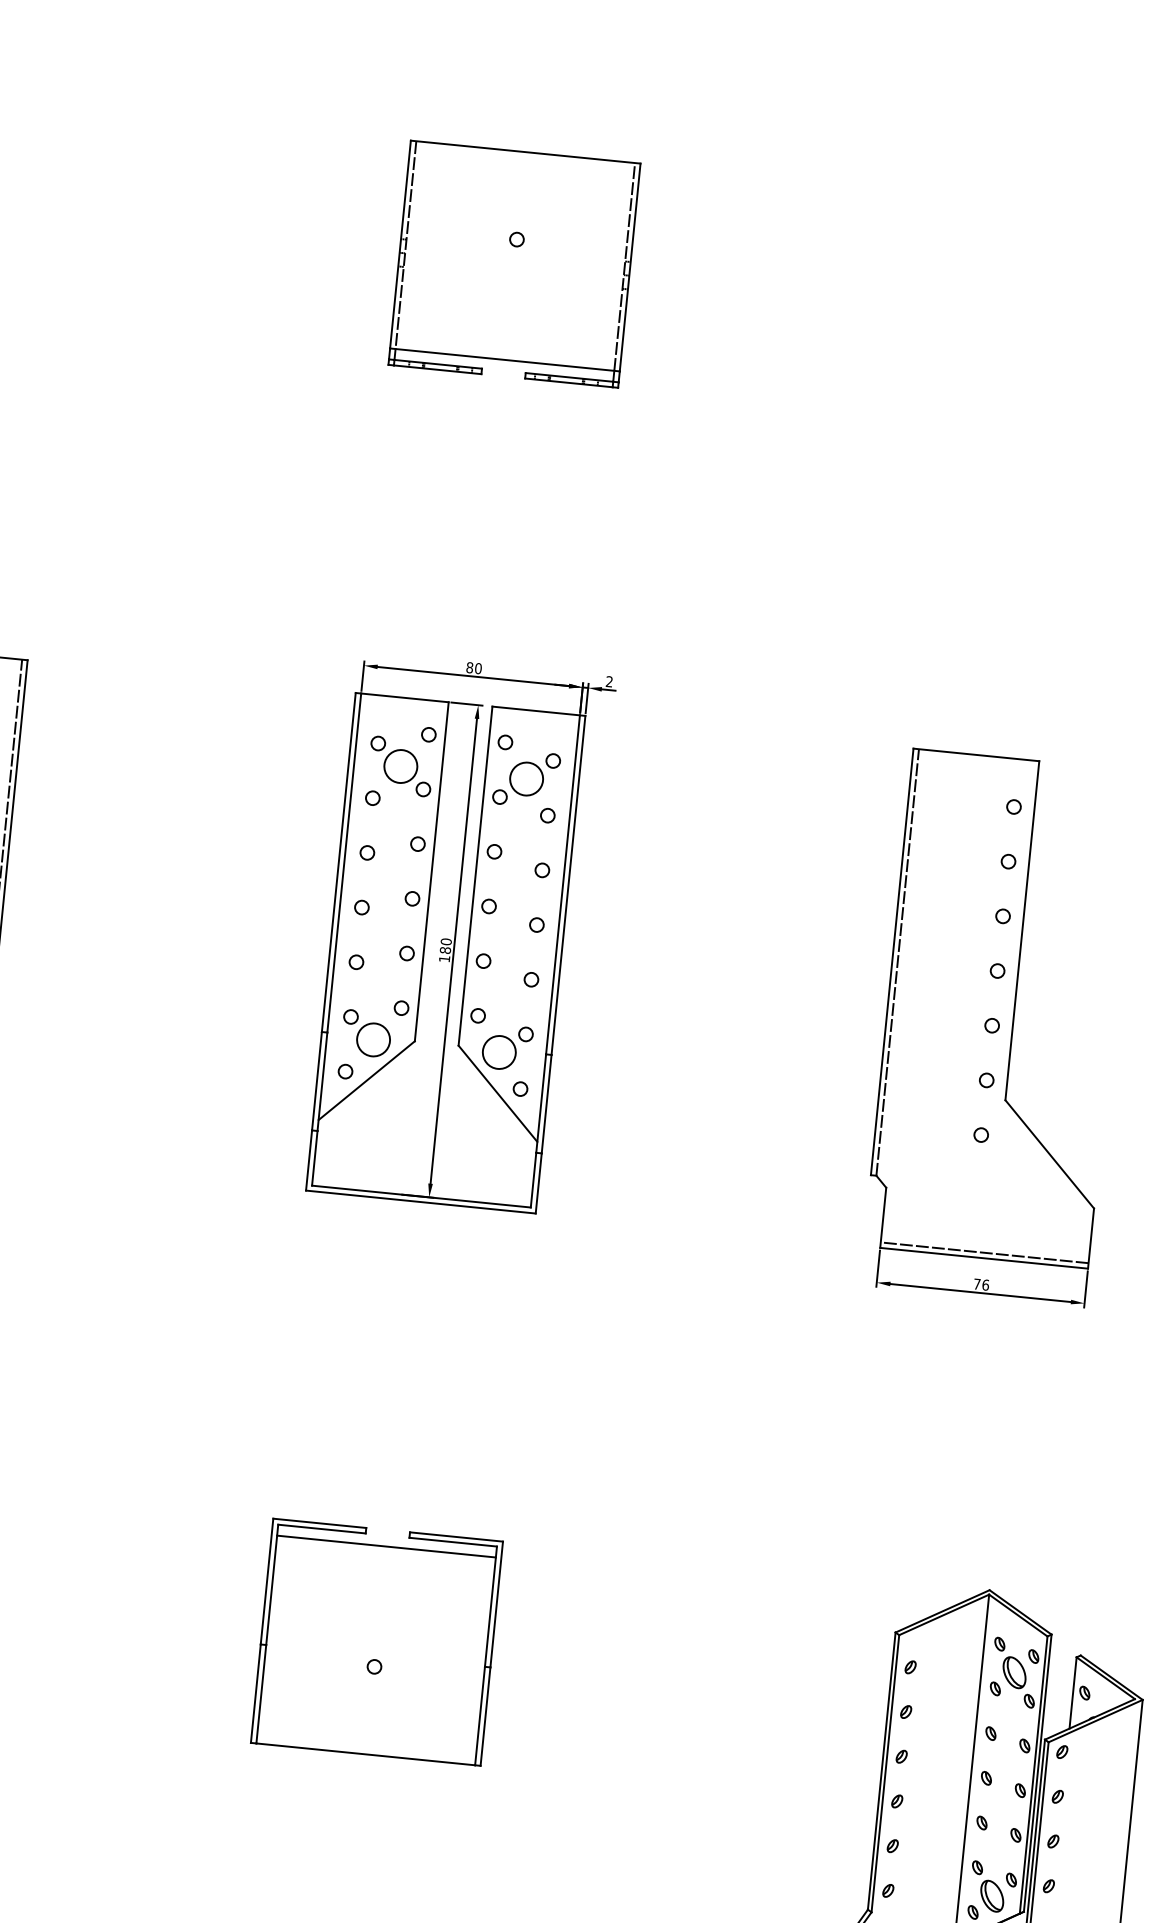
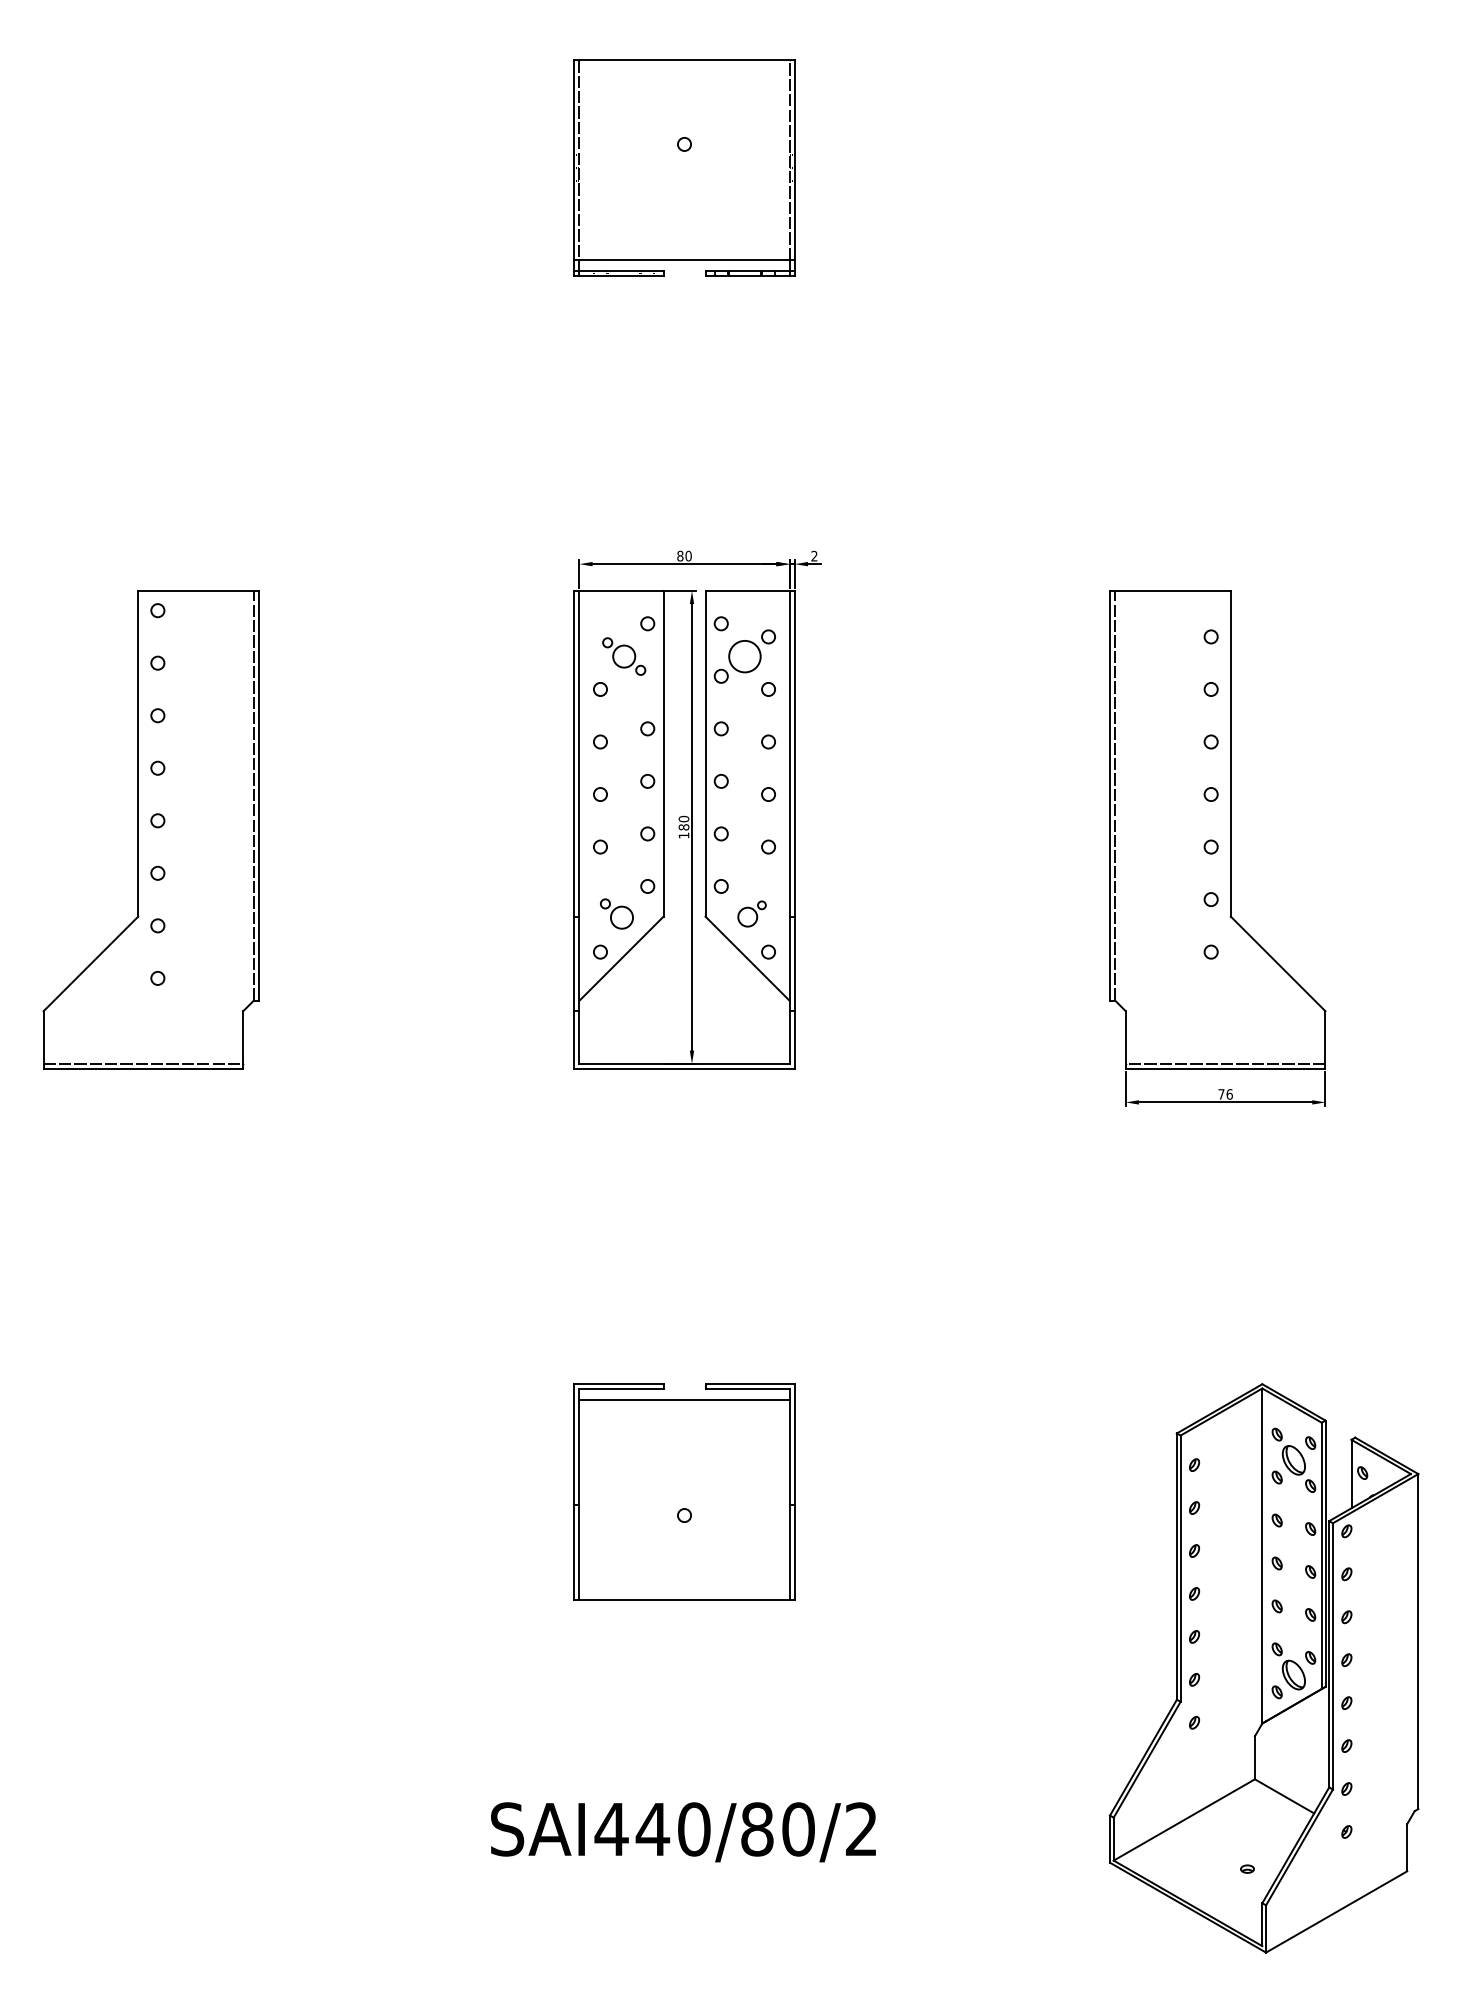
part: (401, 766) -> (624, 656), size x0.7
part: (366, 1033) -> (616, 913), size x0.7
part: (506, 1047) -> (751, 913), size x0.6

